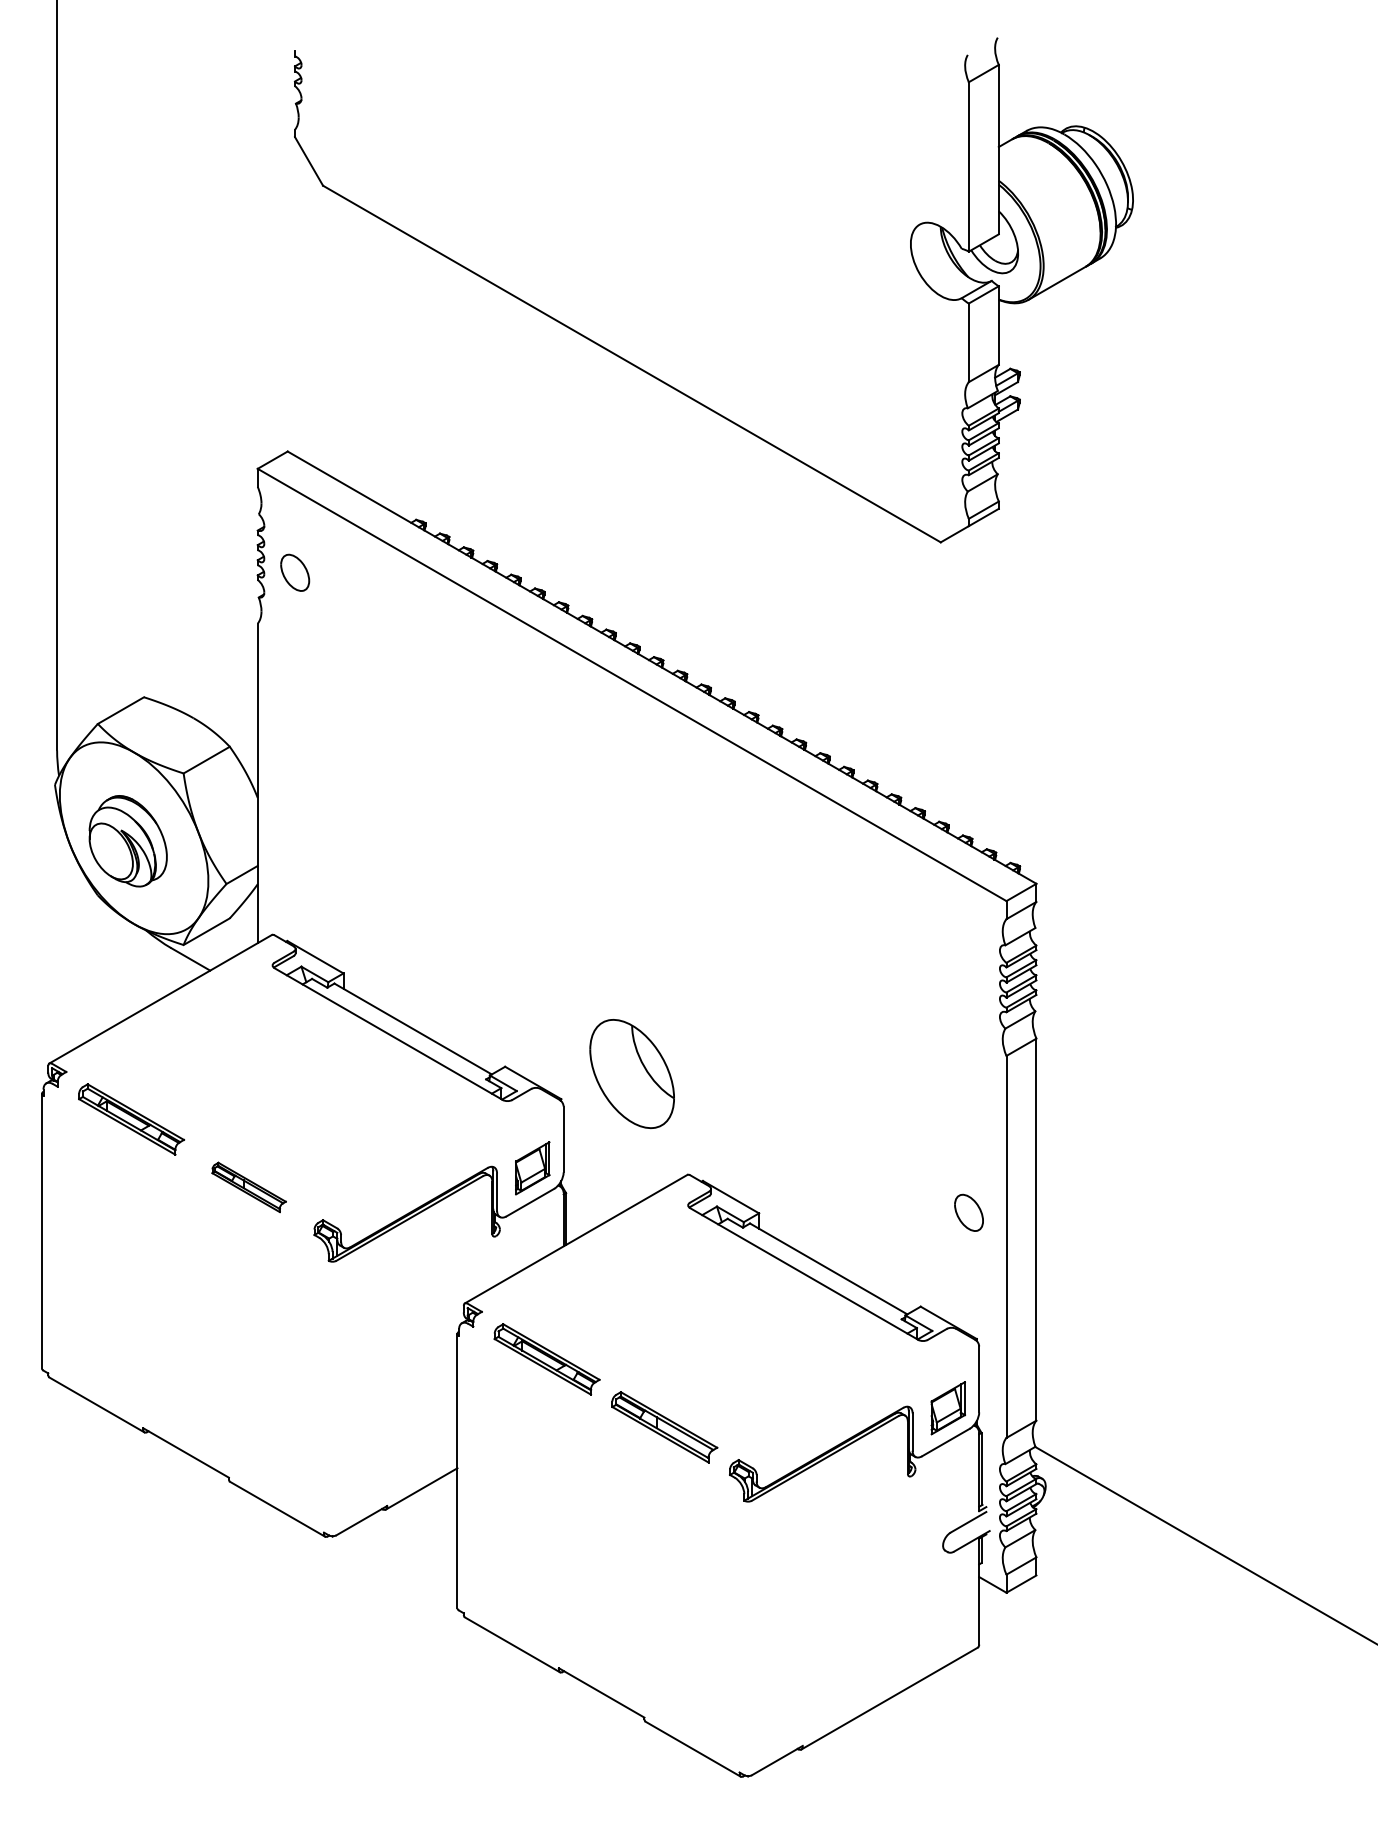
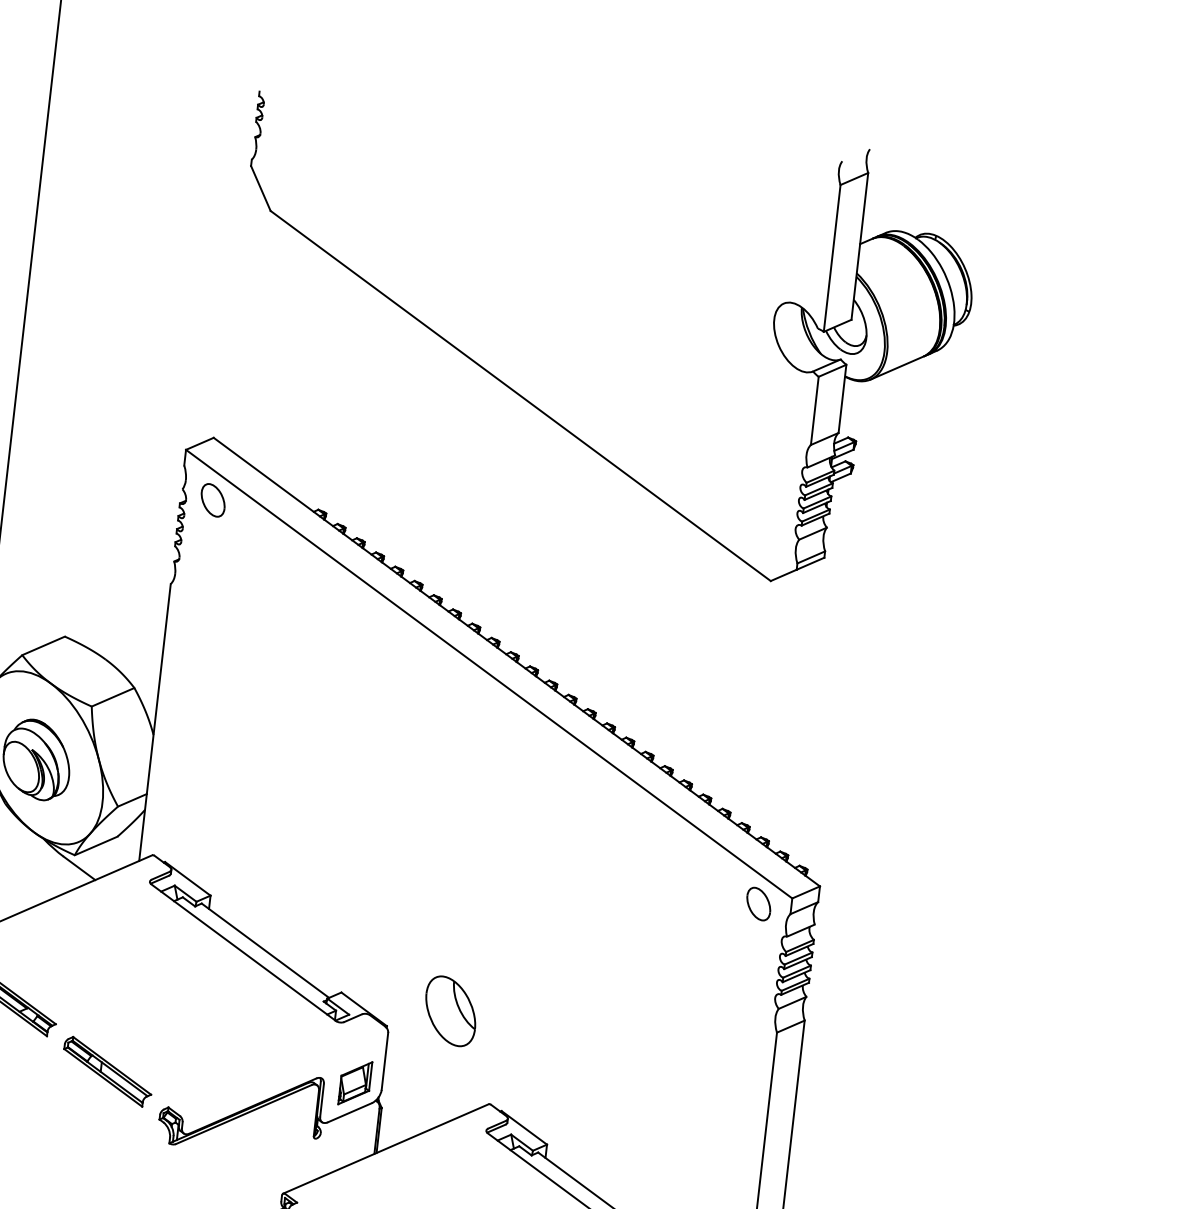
part: (295, 572) -> (213, 500), moved
part: (631, 1073) -> (450, 1010), size x0.71
part: (248, 1187) -> (107, 1071), size x1.43
part: (968, 1212) -> (758, 903), moved

